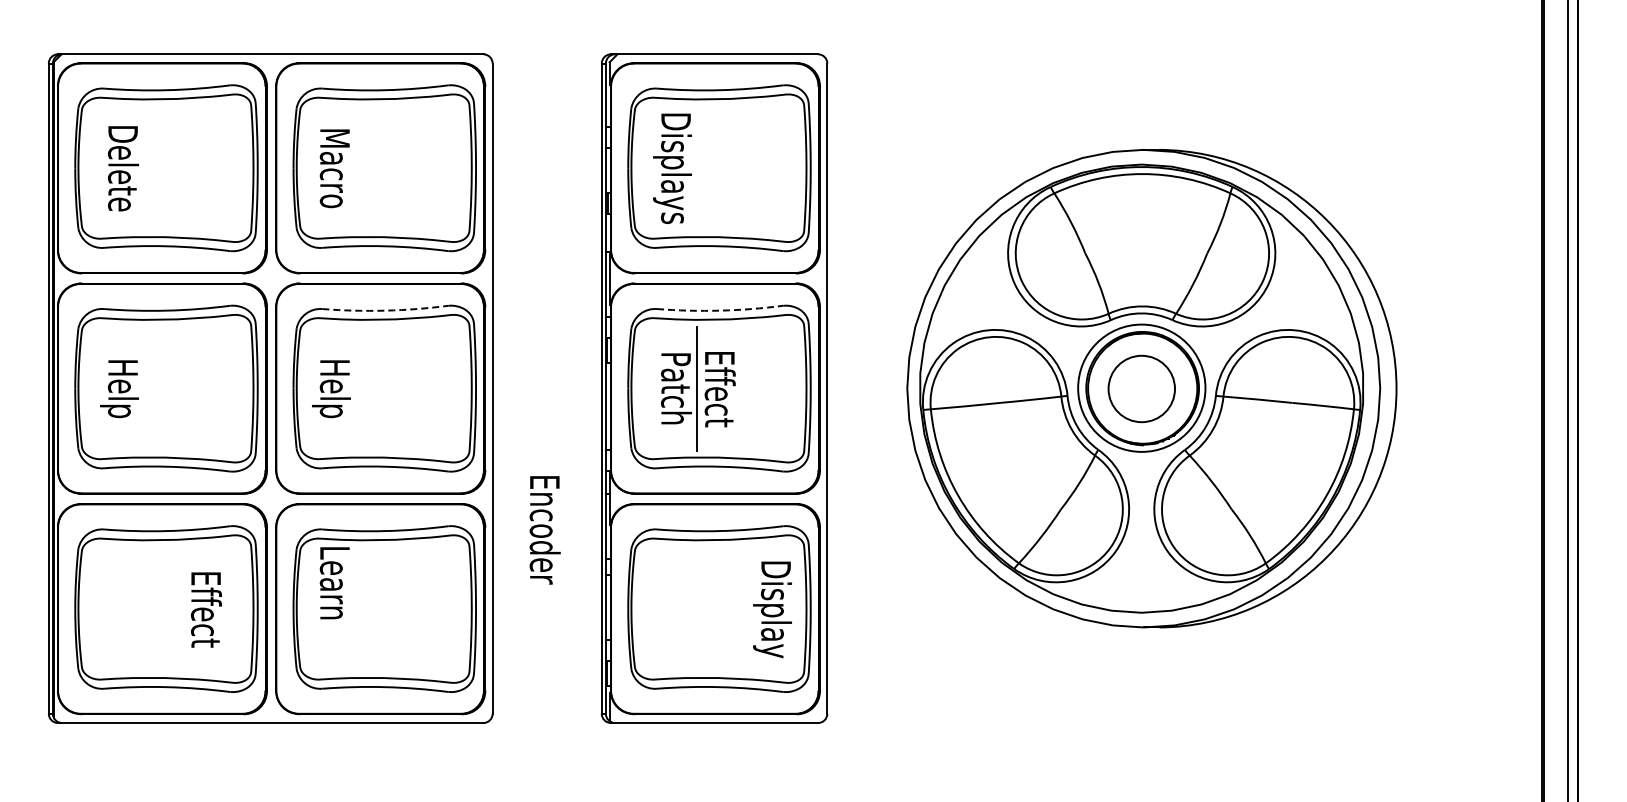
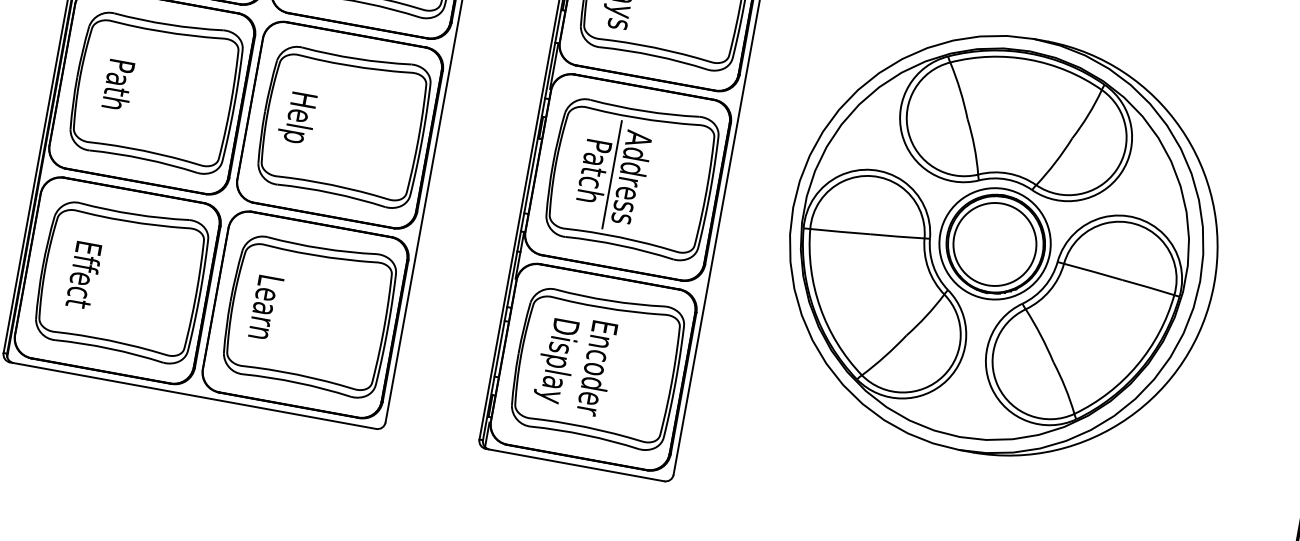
arc: (385, 310) -> (356, 58), dashed -> solid
arc: (720, 310) -> (644, 111), dashed -> solid
text: (719, 387) -> (631, 177), Effect -> Address
circle: (1141, 388) -> (994, 244), size x1.43
text: (119, 389) -> (115, 85), Help -> Path
text: (544, 530) -> (596, 369), moved
text: (334, 583) -> (265, 307), moved
text: (206, 609) -> (84, 275), moved
text: (772, 609) -> (556, 360), moved

